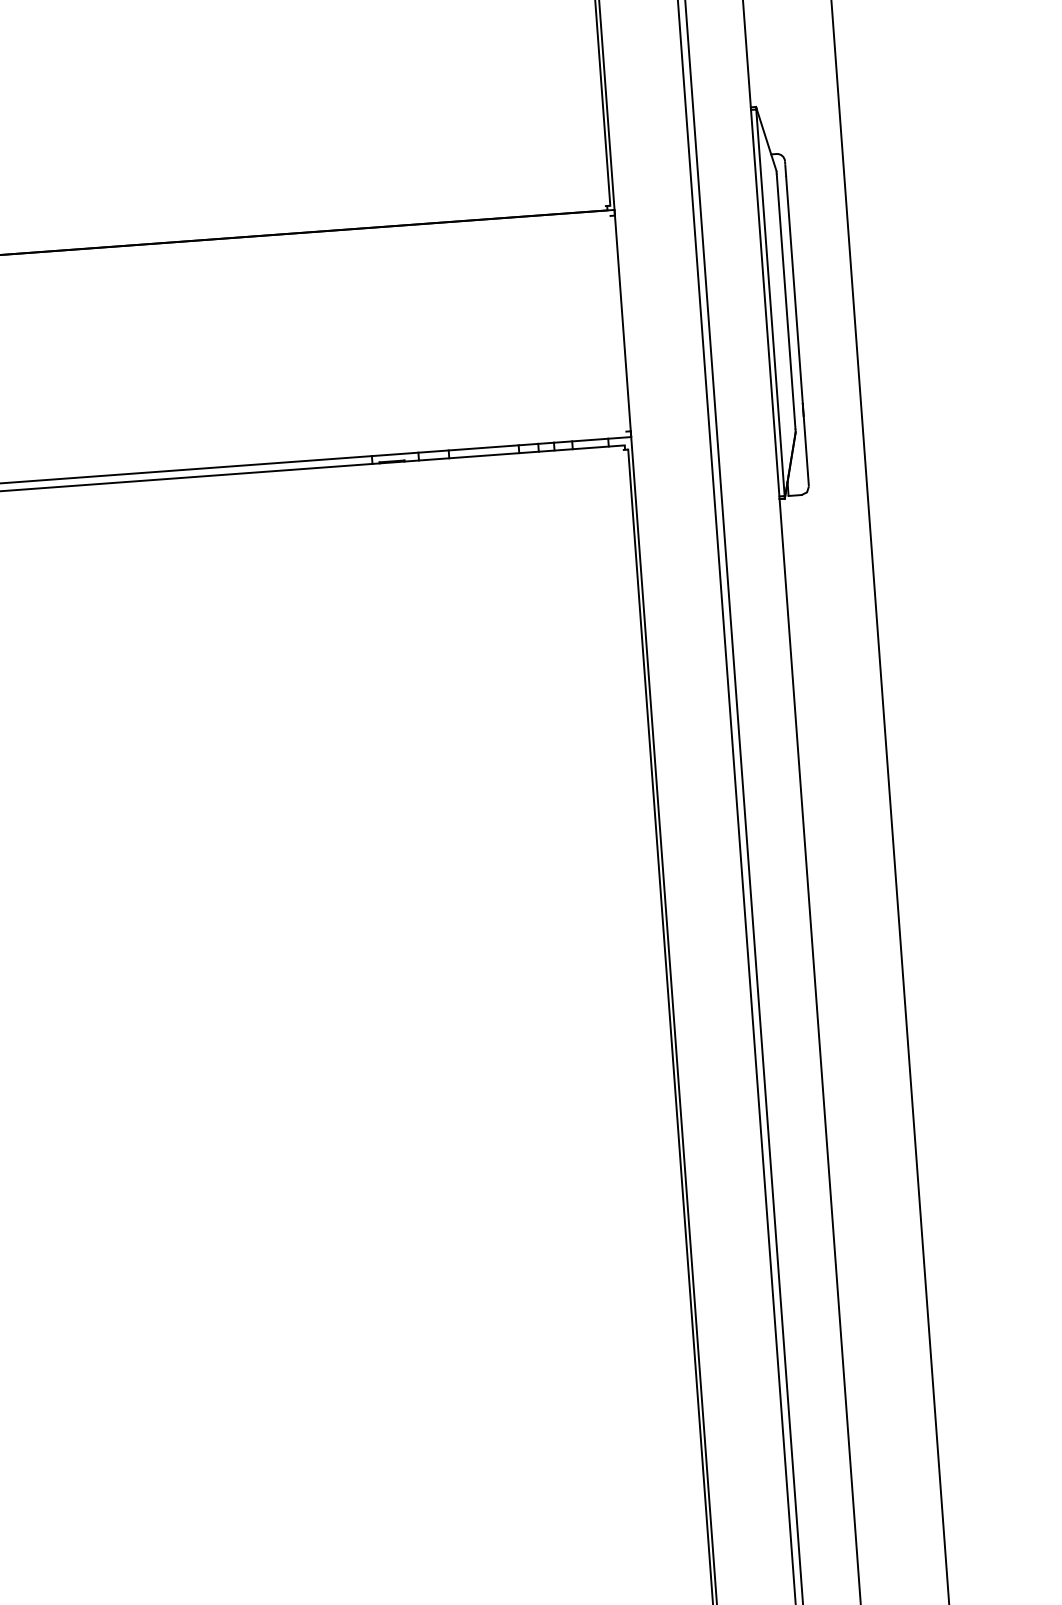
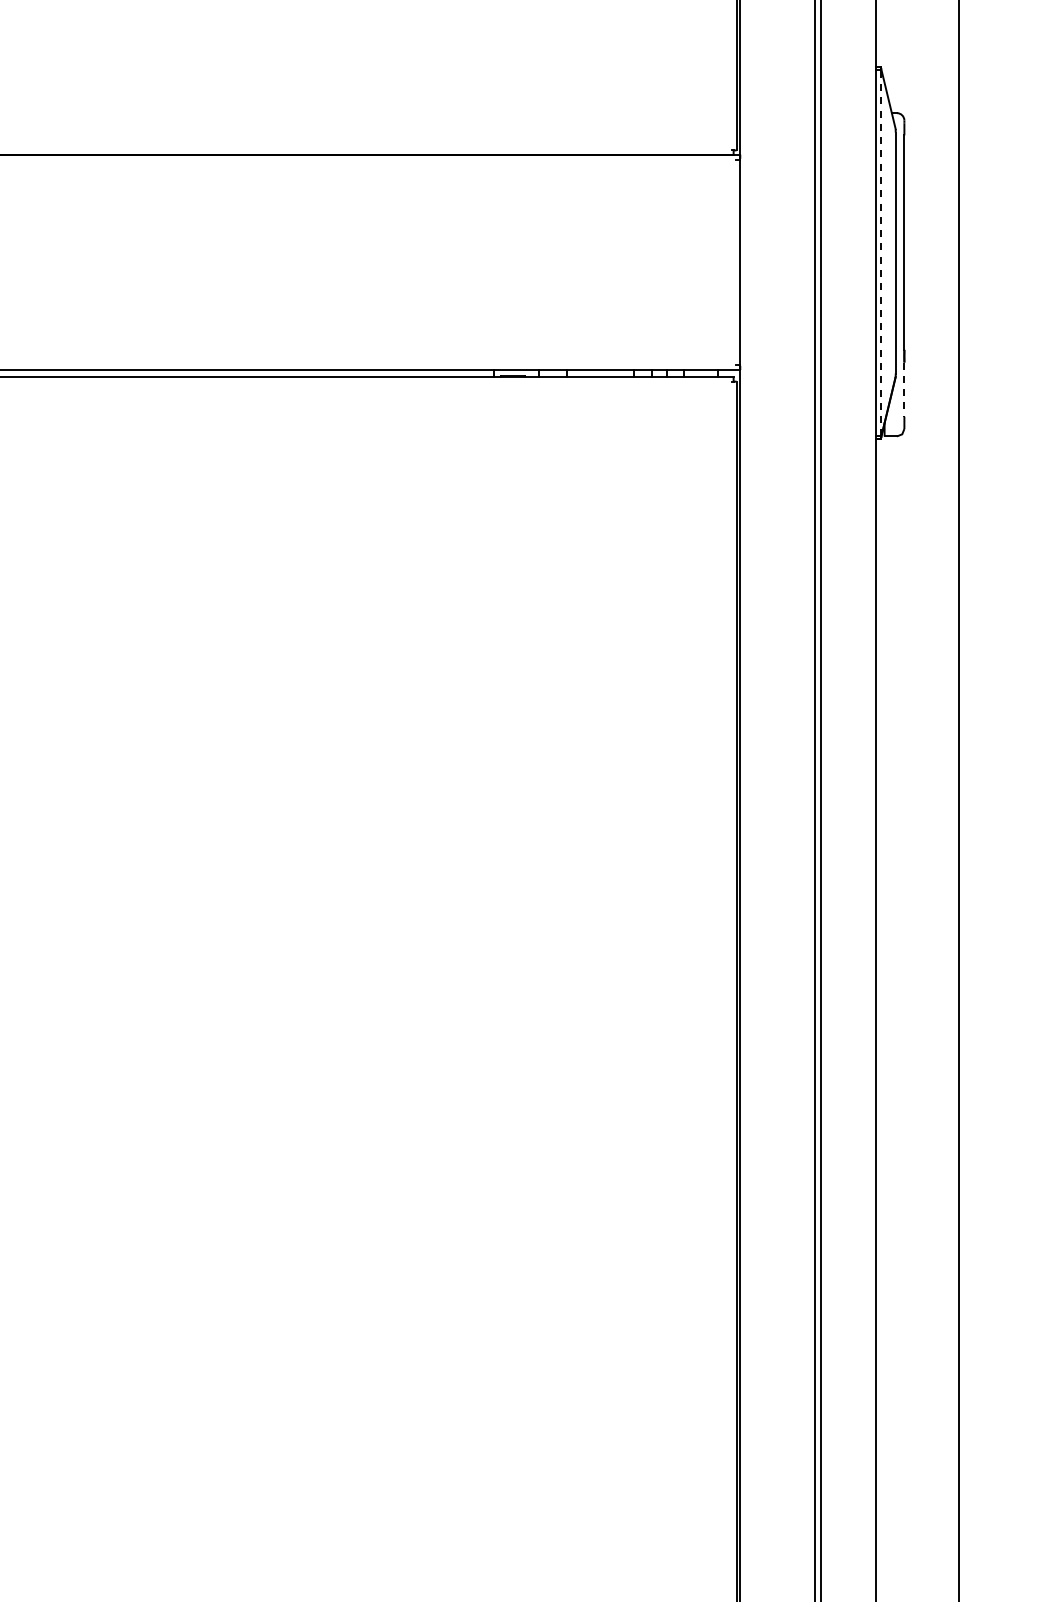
line: (770, 303) -> (880, 253), solid -> dashed
line: (806, 445) -> (904, 390), solid -> dashed

